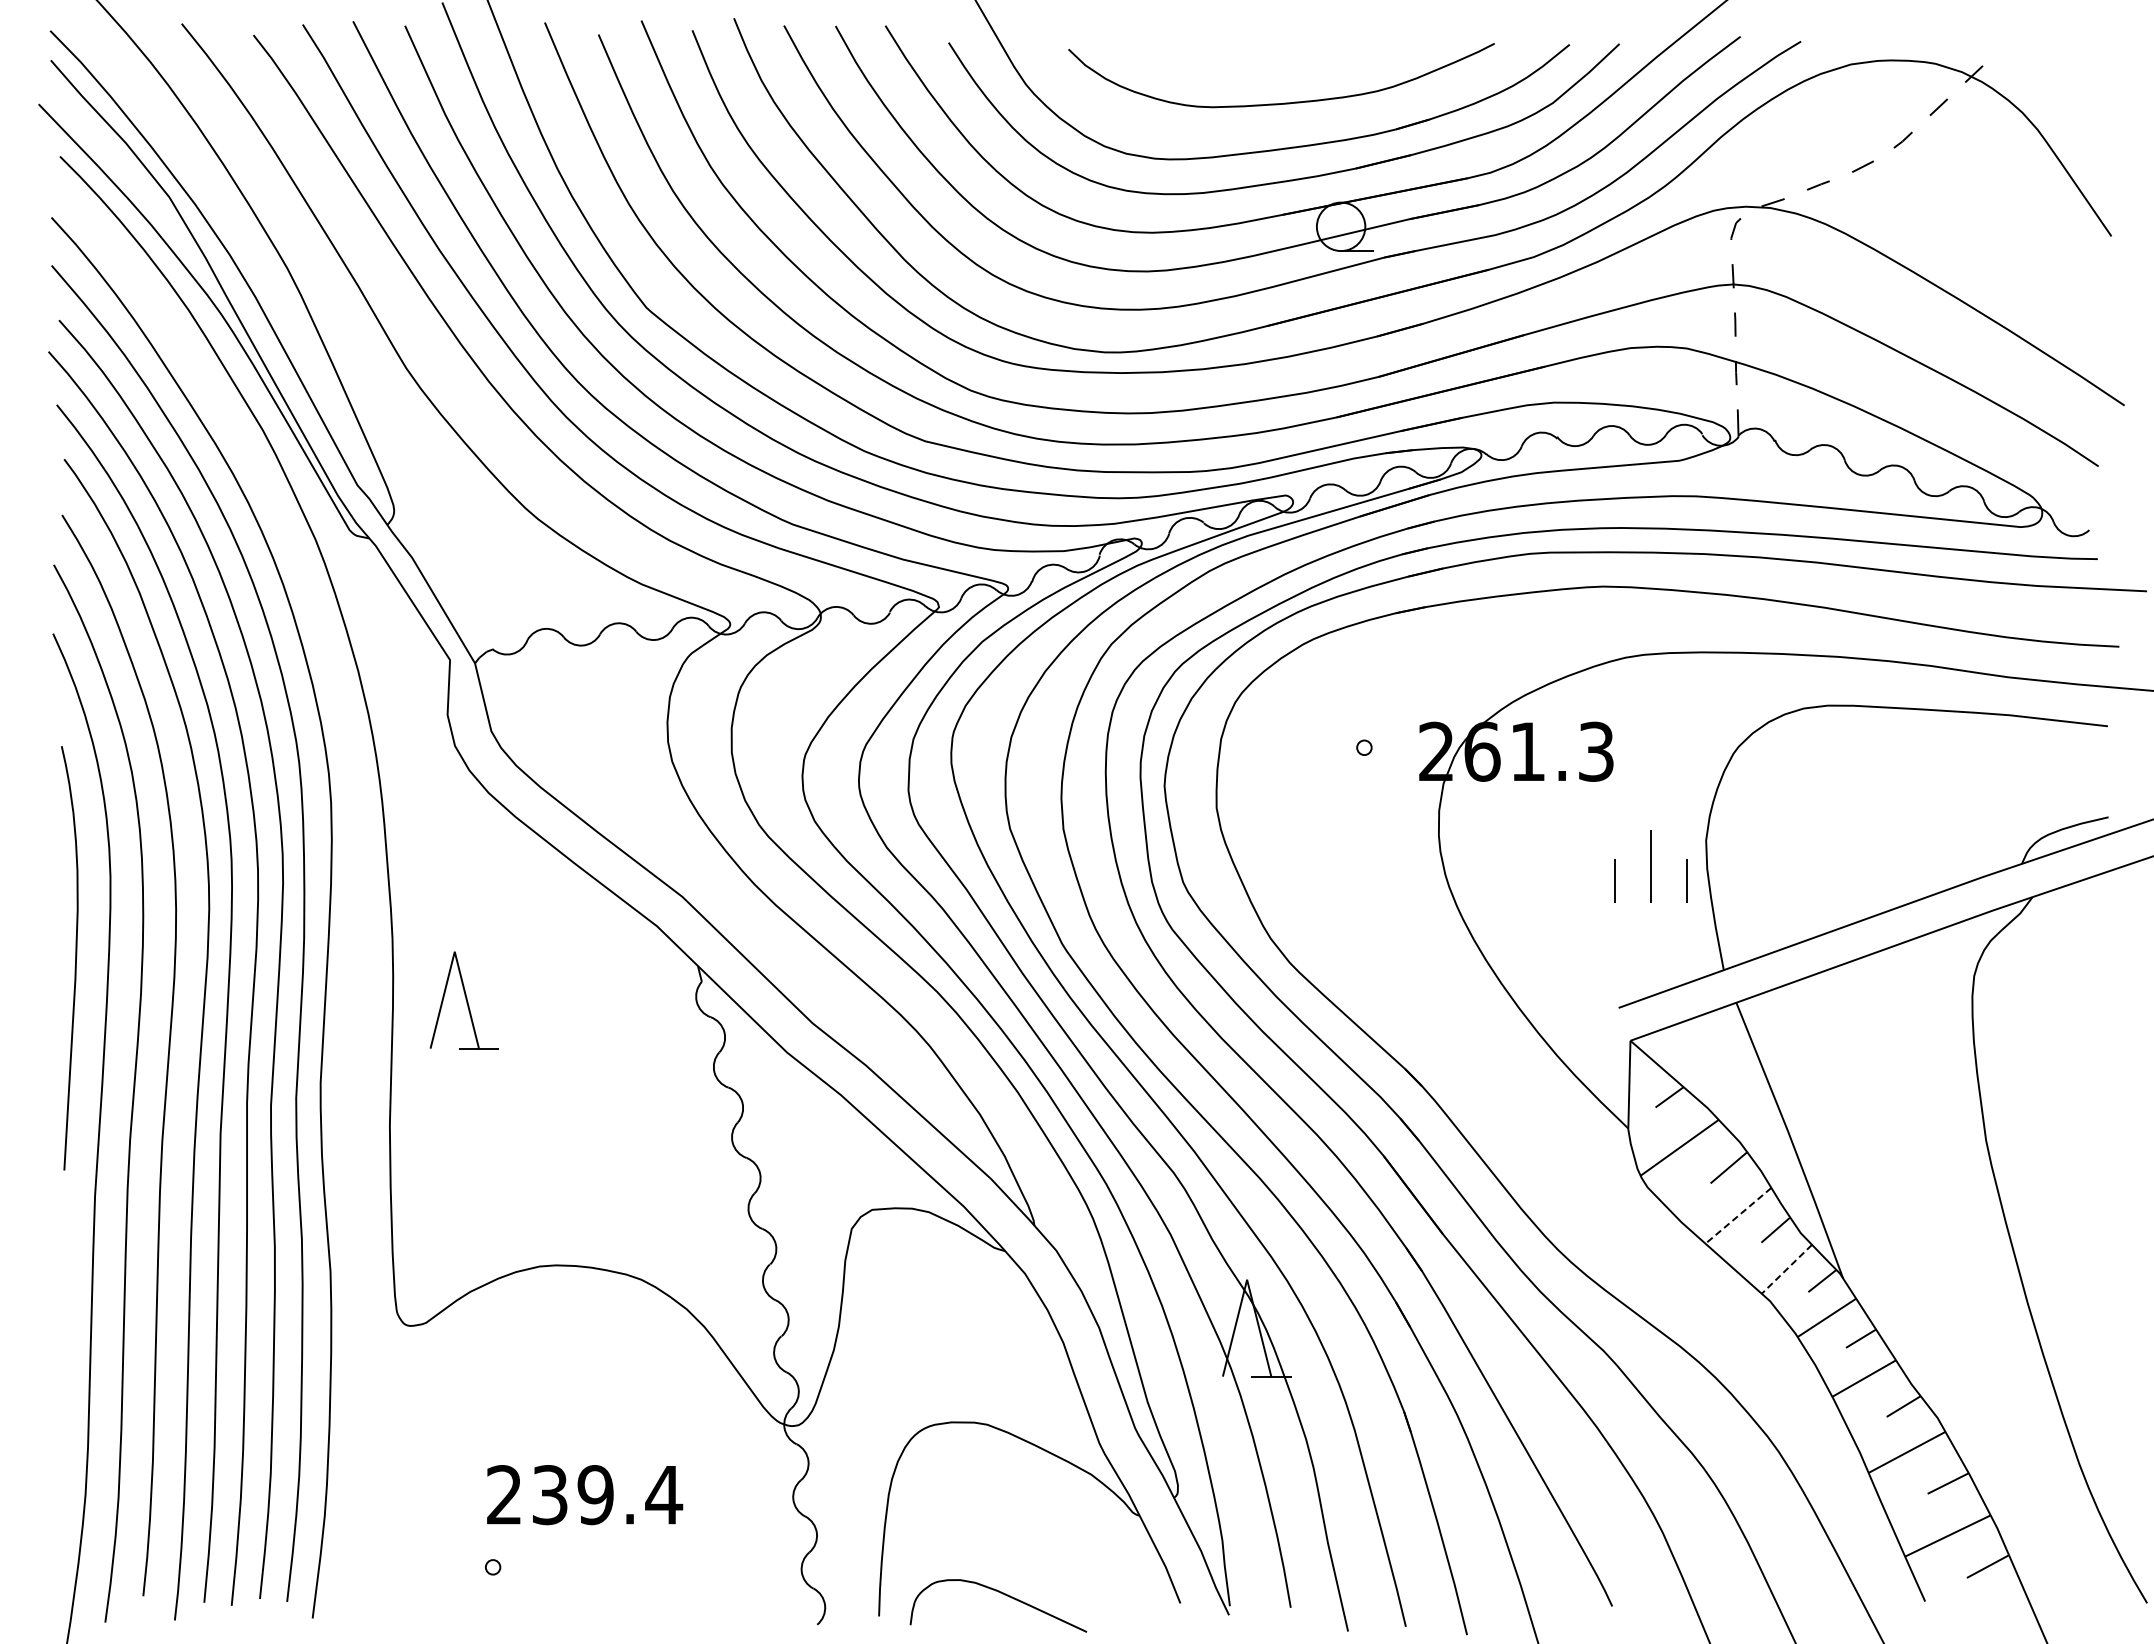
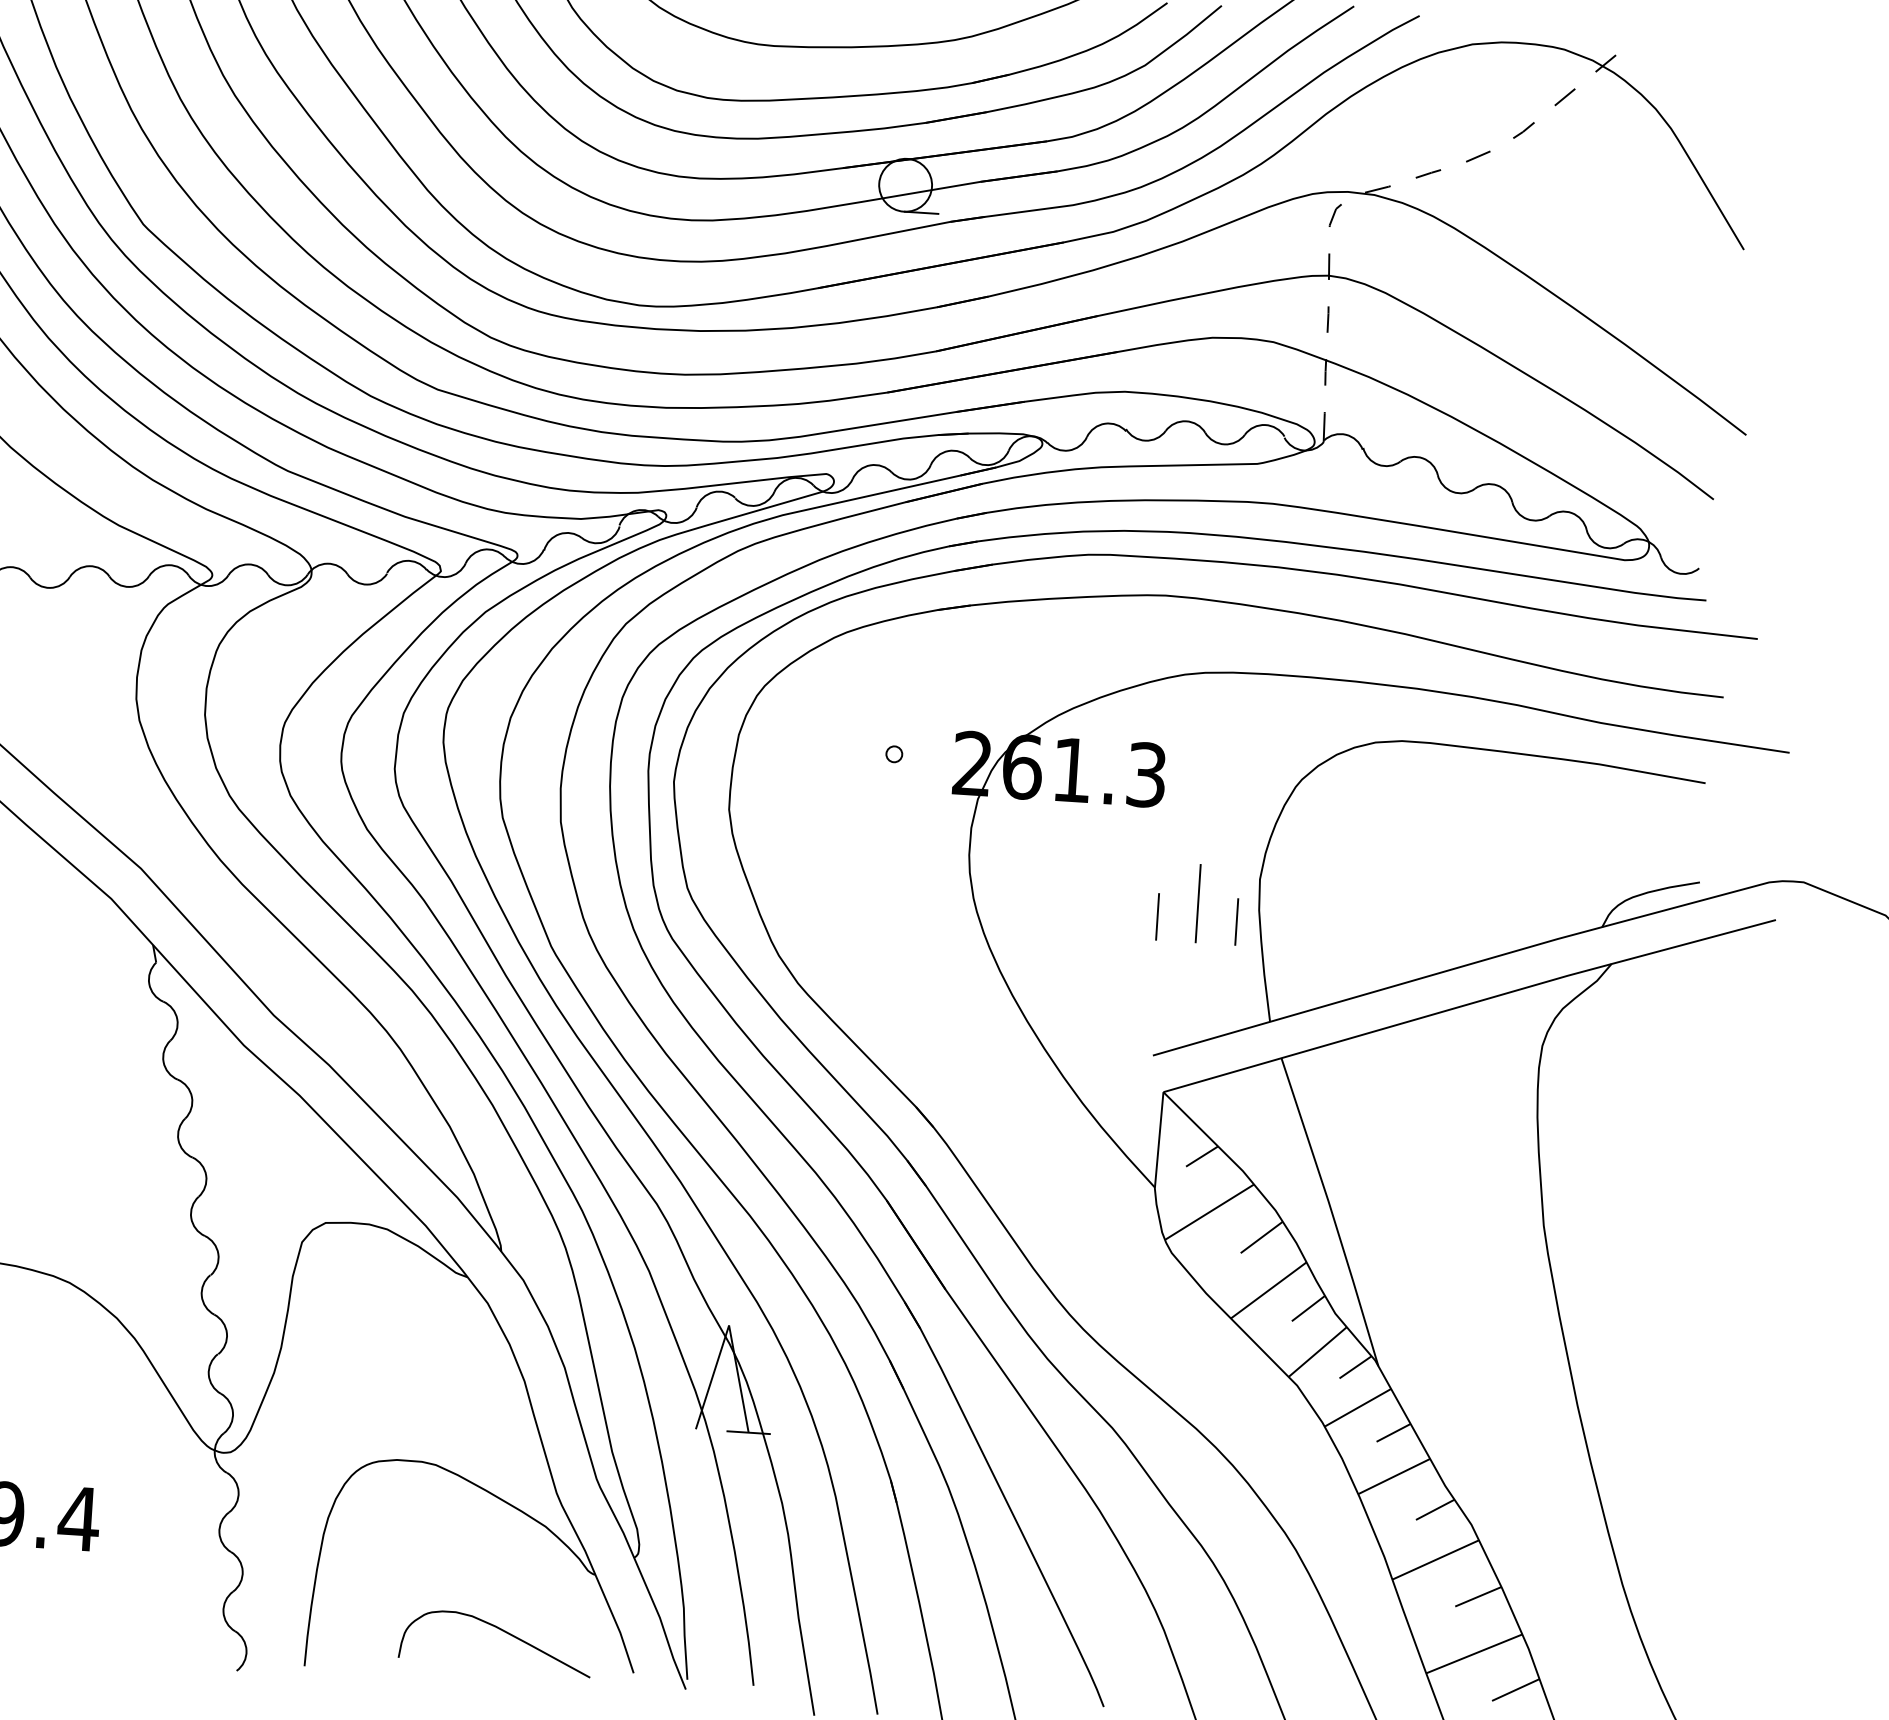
line: (1738, 1216) -> (1268, 1291), dashed -> solid
line: (1786, 1269) -> (1317, 1352), dashed -> solid
curve: (1004, 1595) -> (502, 1632), moved

